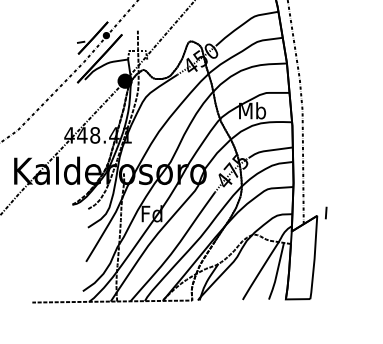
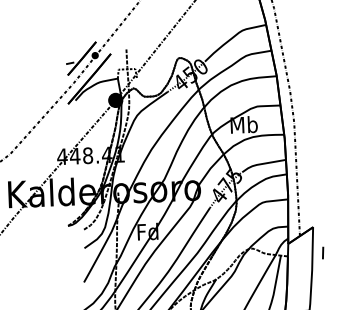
line: (326, 212) -> (323, 252), moved

